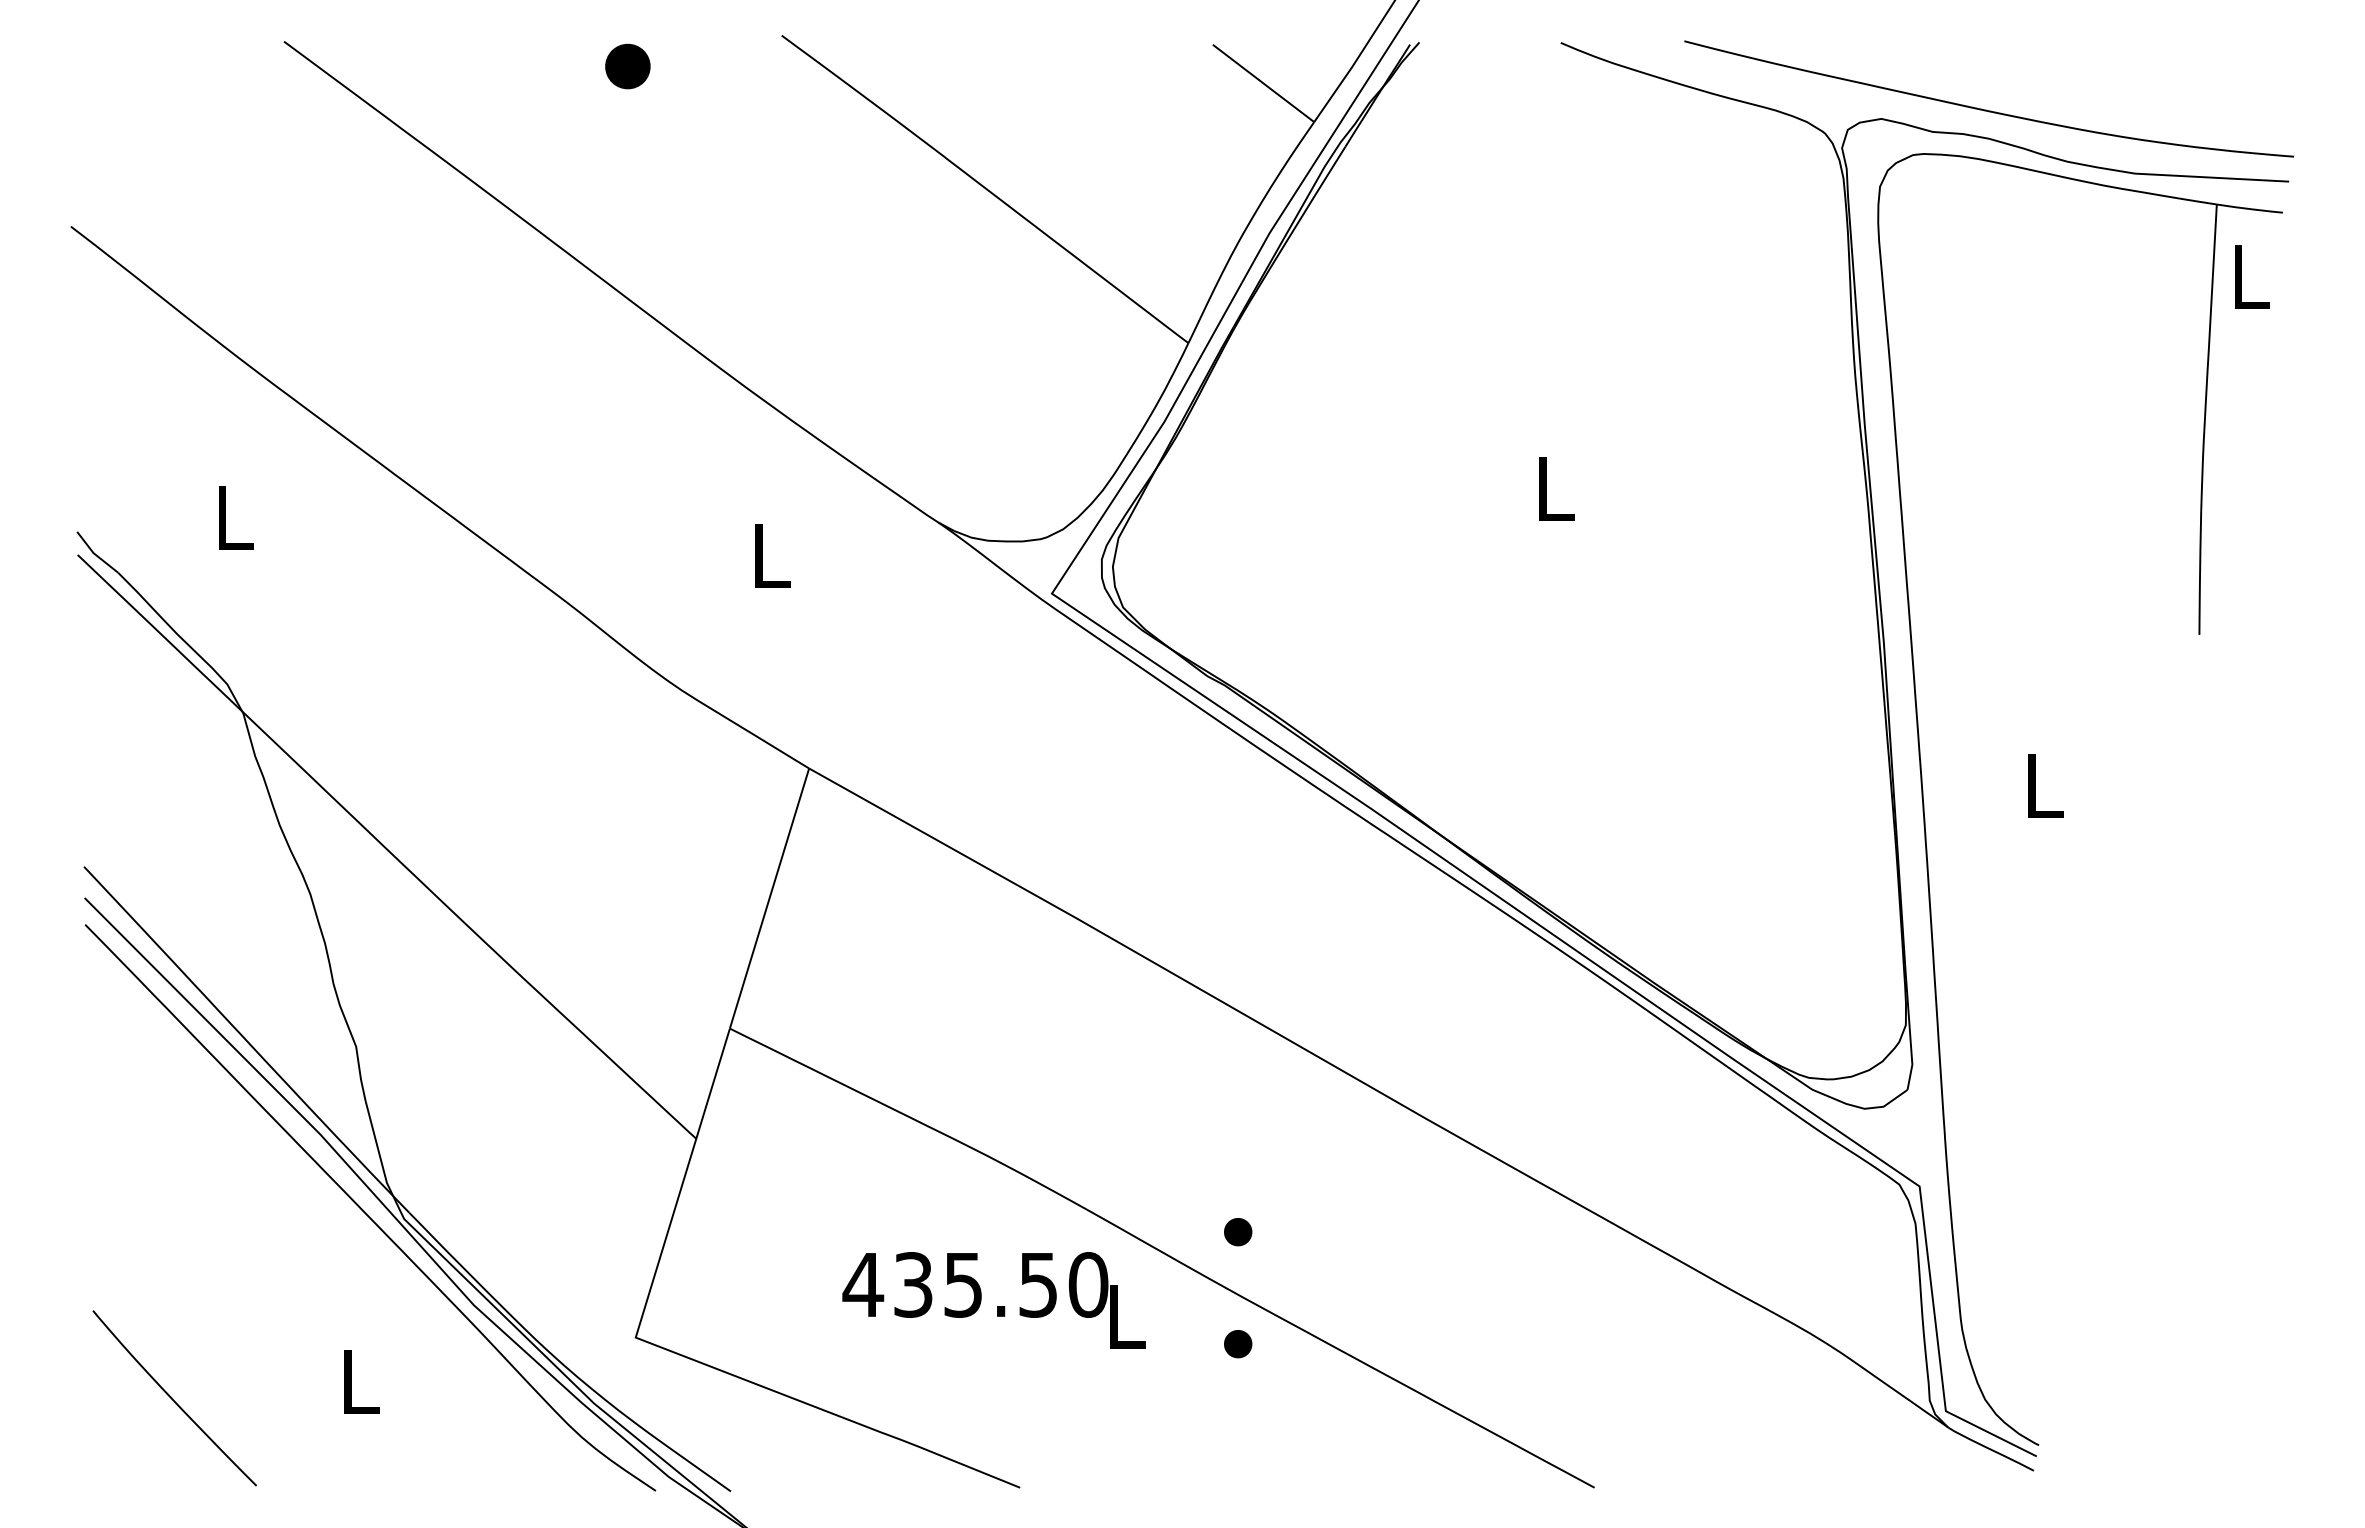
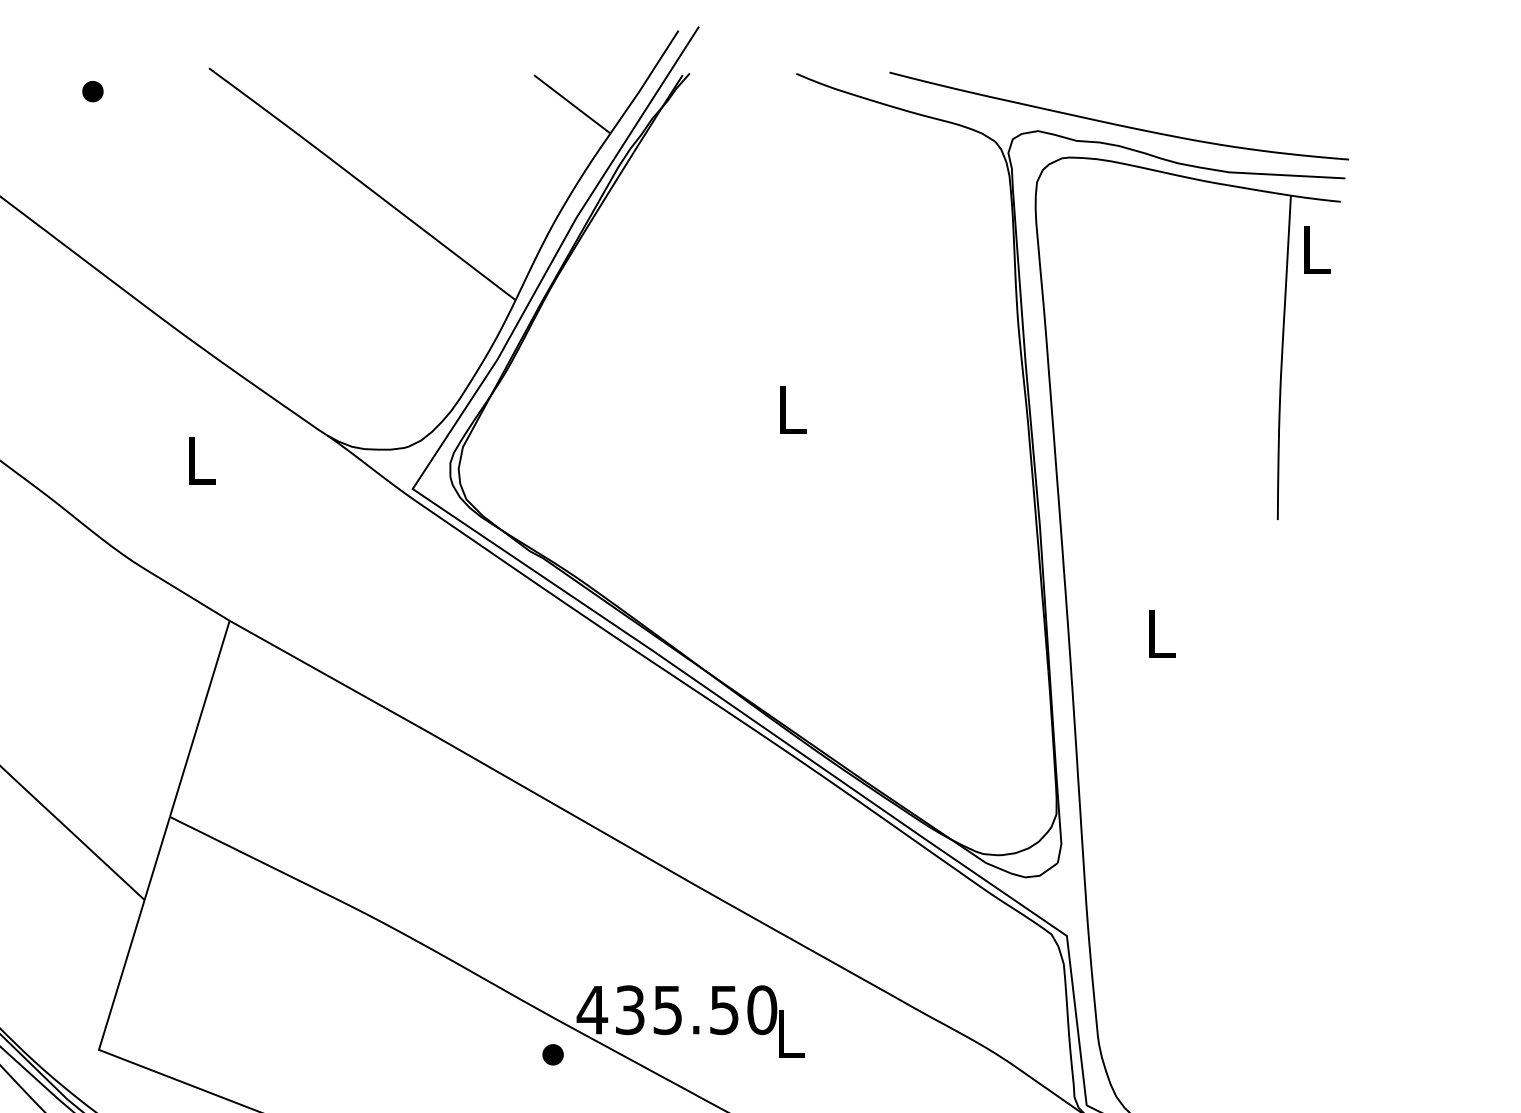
part: (627, 66) -> (92, 91), size x0.62
part: (1238, 1232) -> (553, 970), removed
text: (993, 1300) -> (690, 1021), moved

